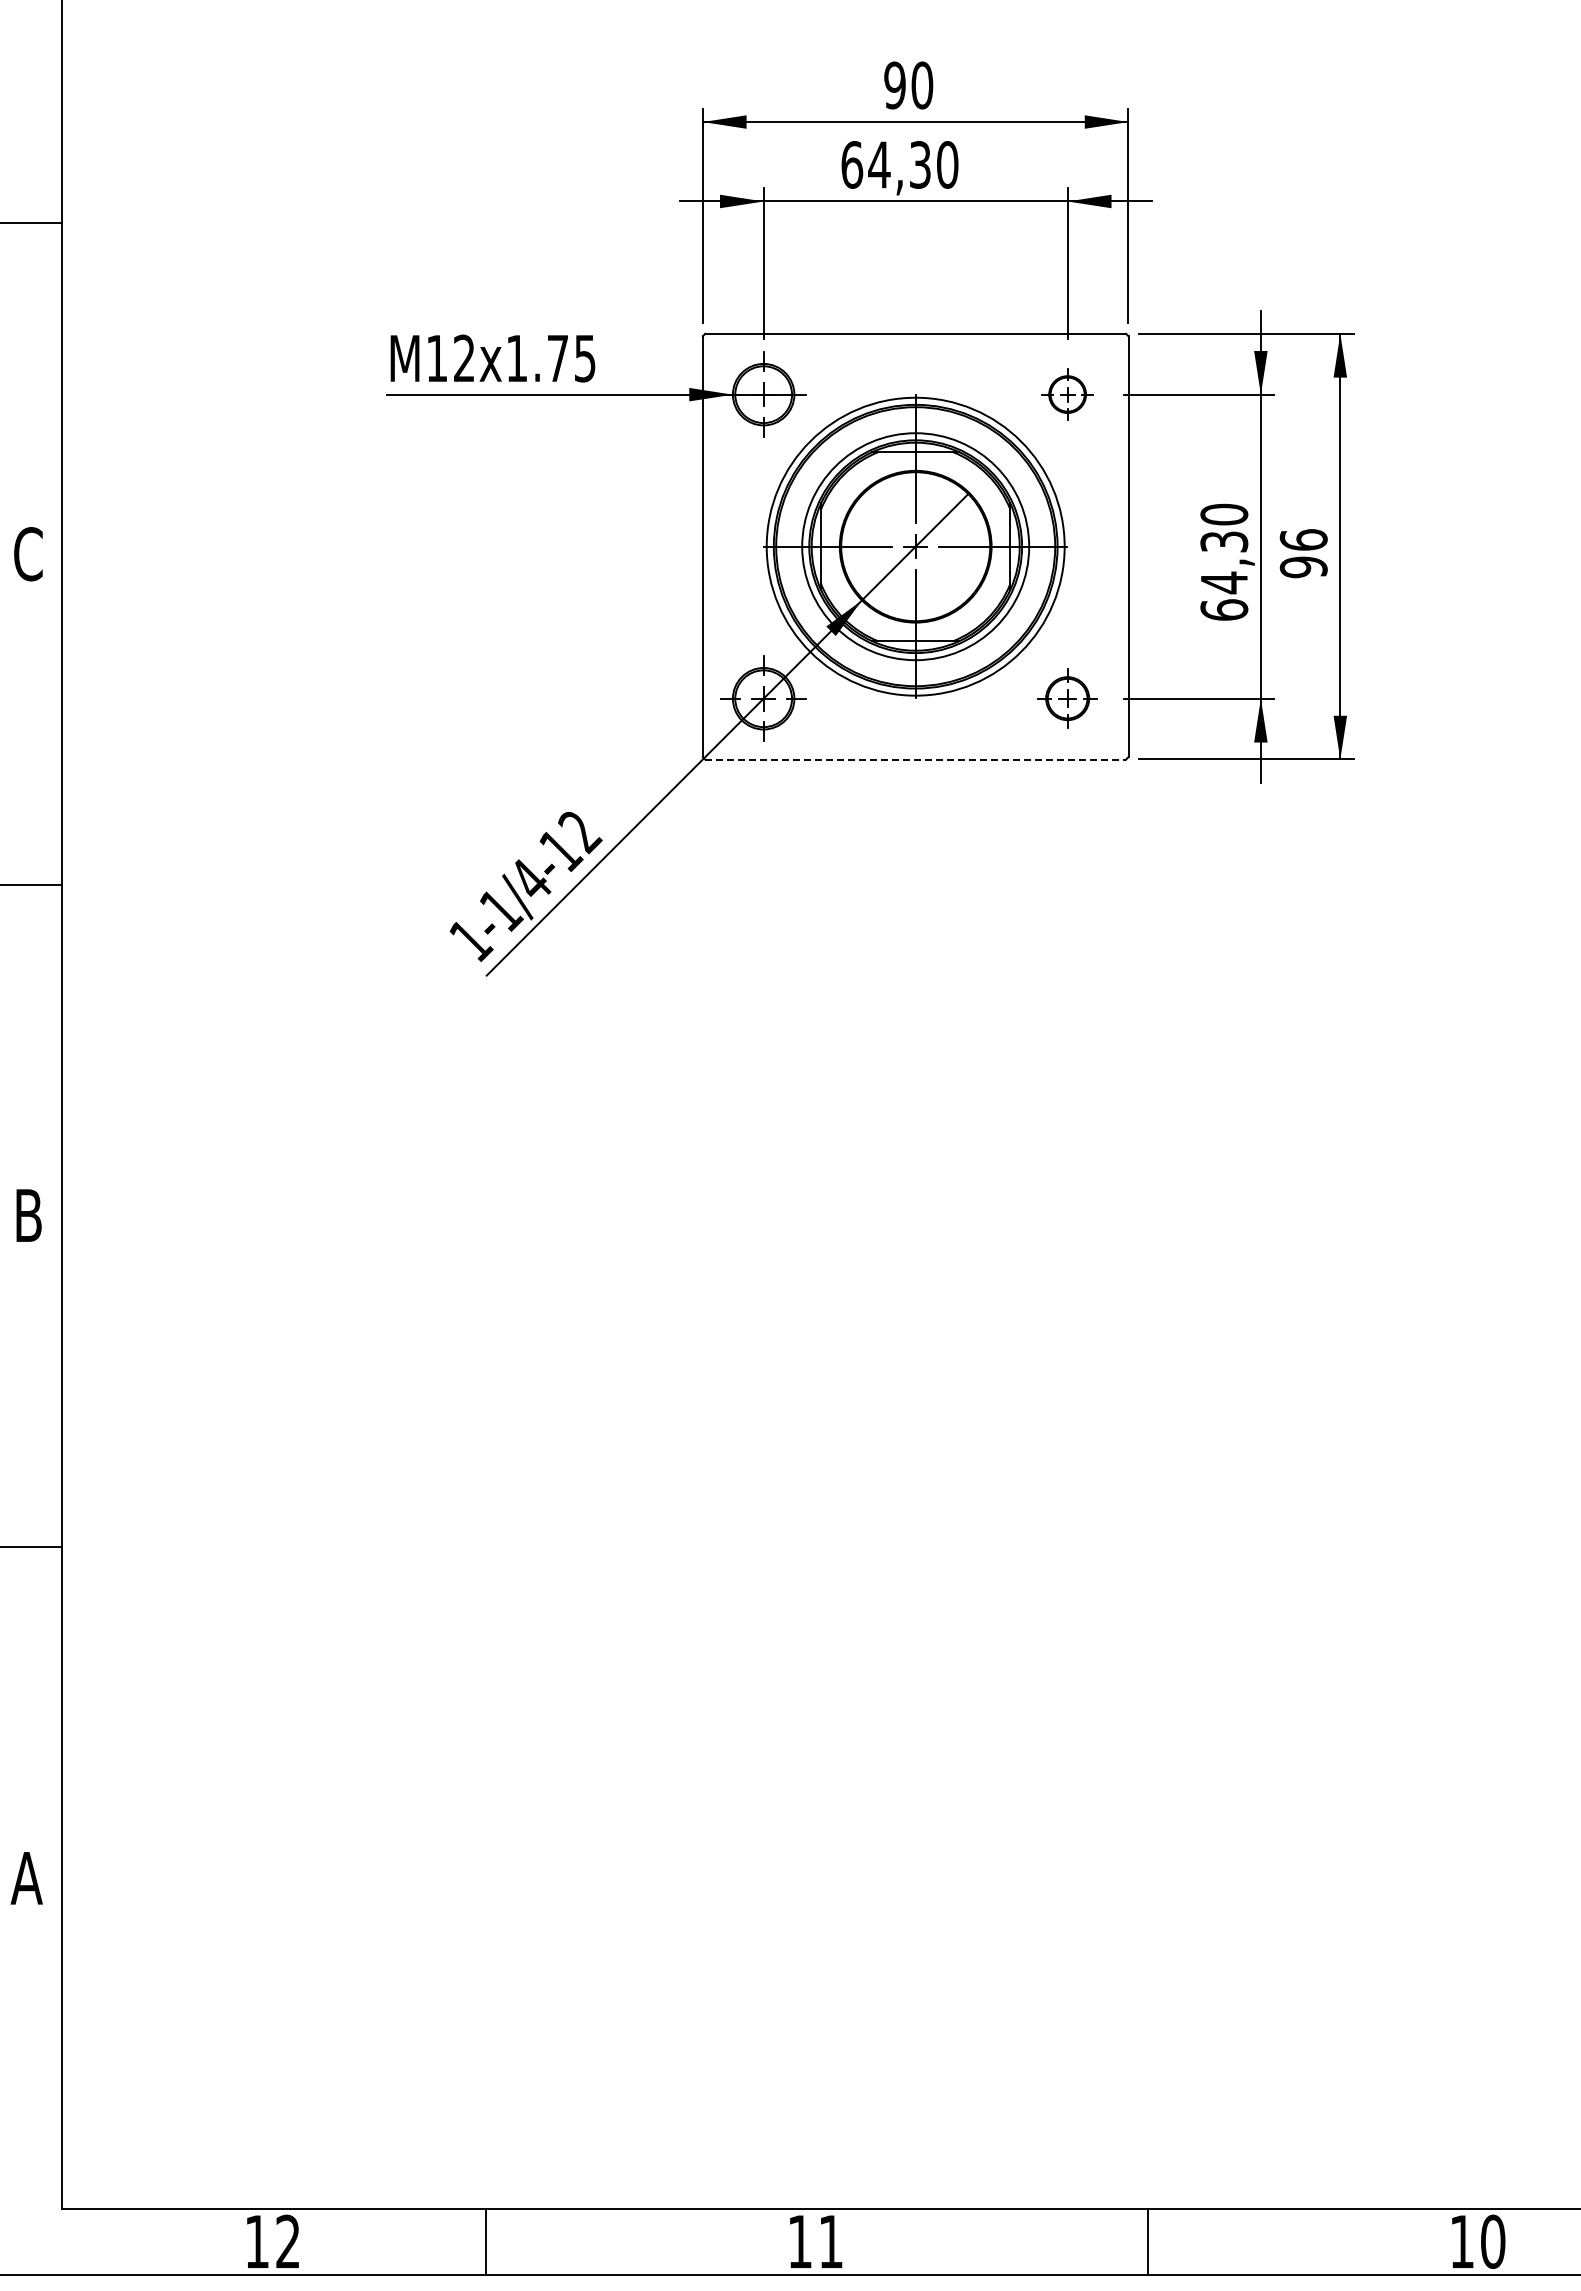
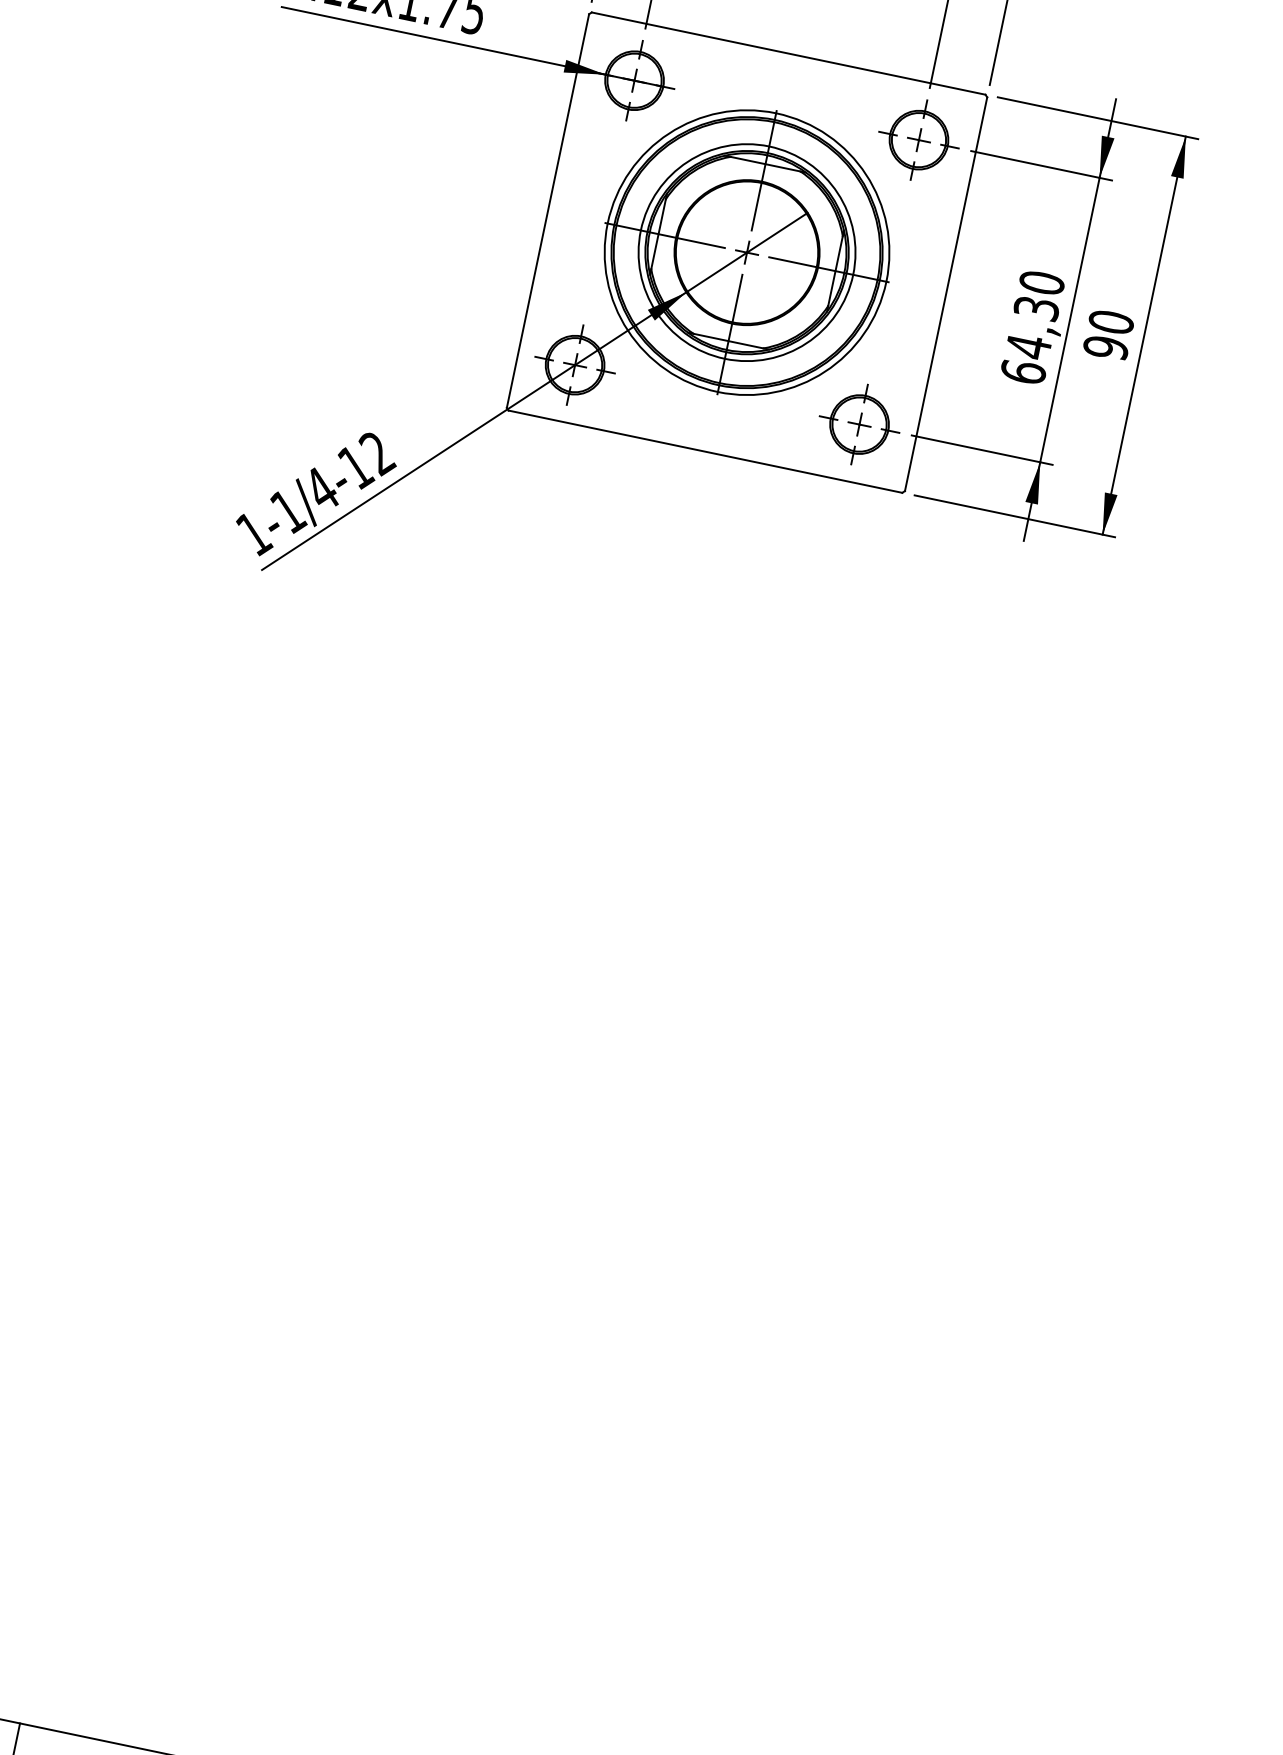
part: (1067, 394) -> (918, 139), size x1.67
text: (1303, 539) -> (1111, 321), 96 -> 90
part: (1067, 698) -> (859, 424), size x1.43
line: (916, 759) -> (706, 451), dashed -> solid

